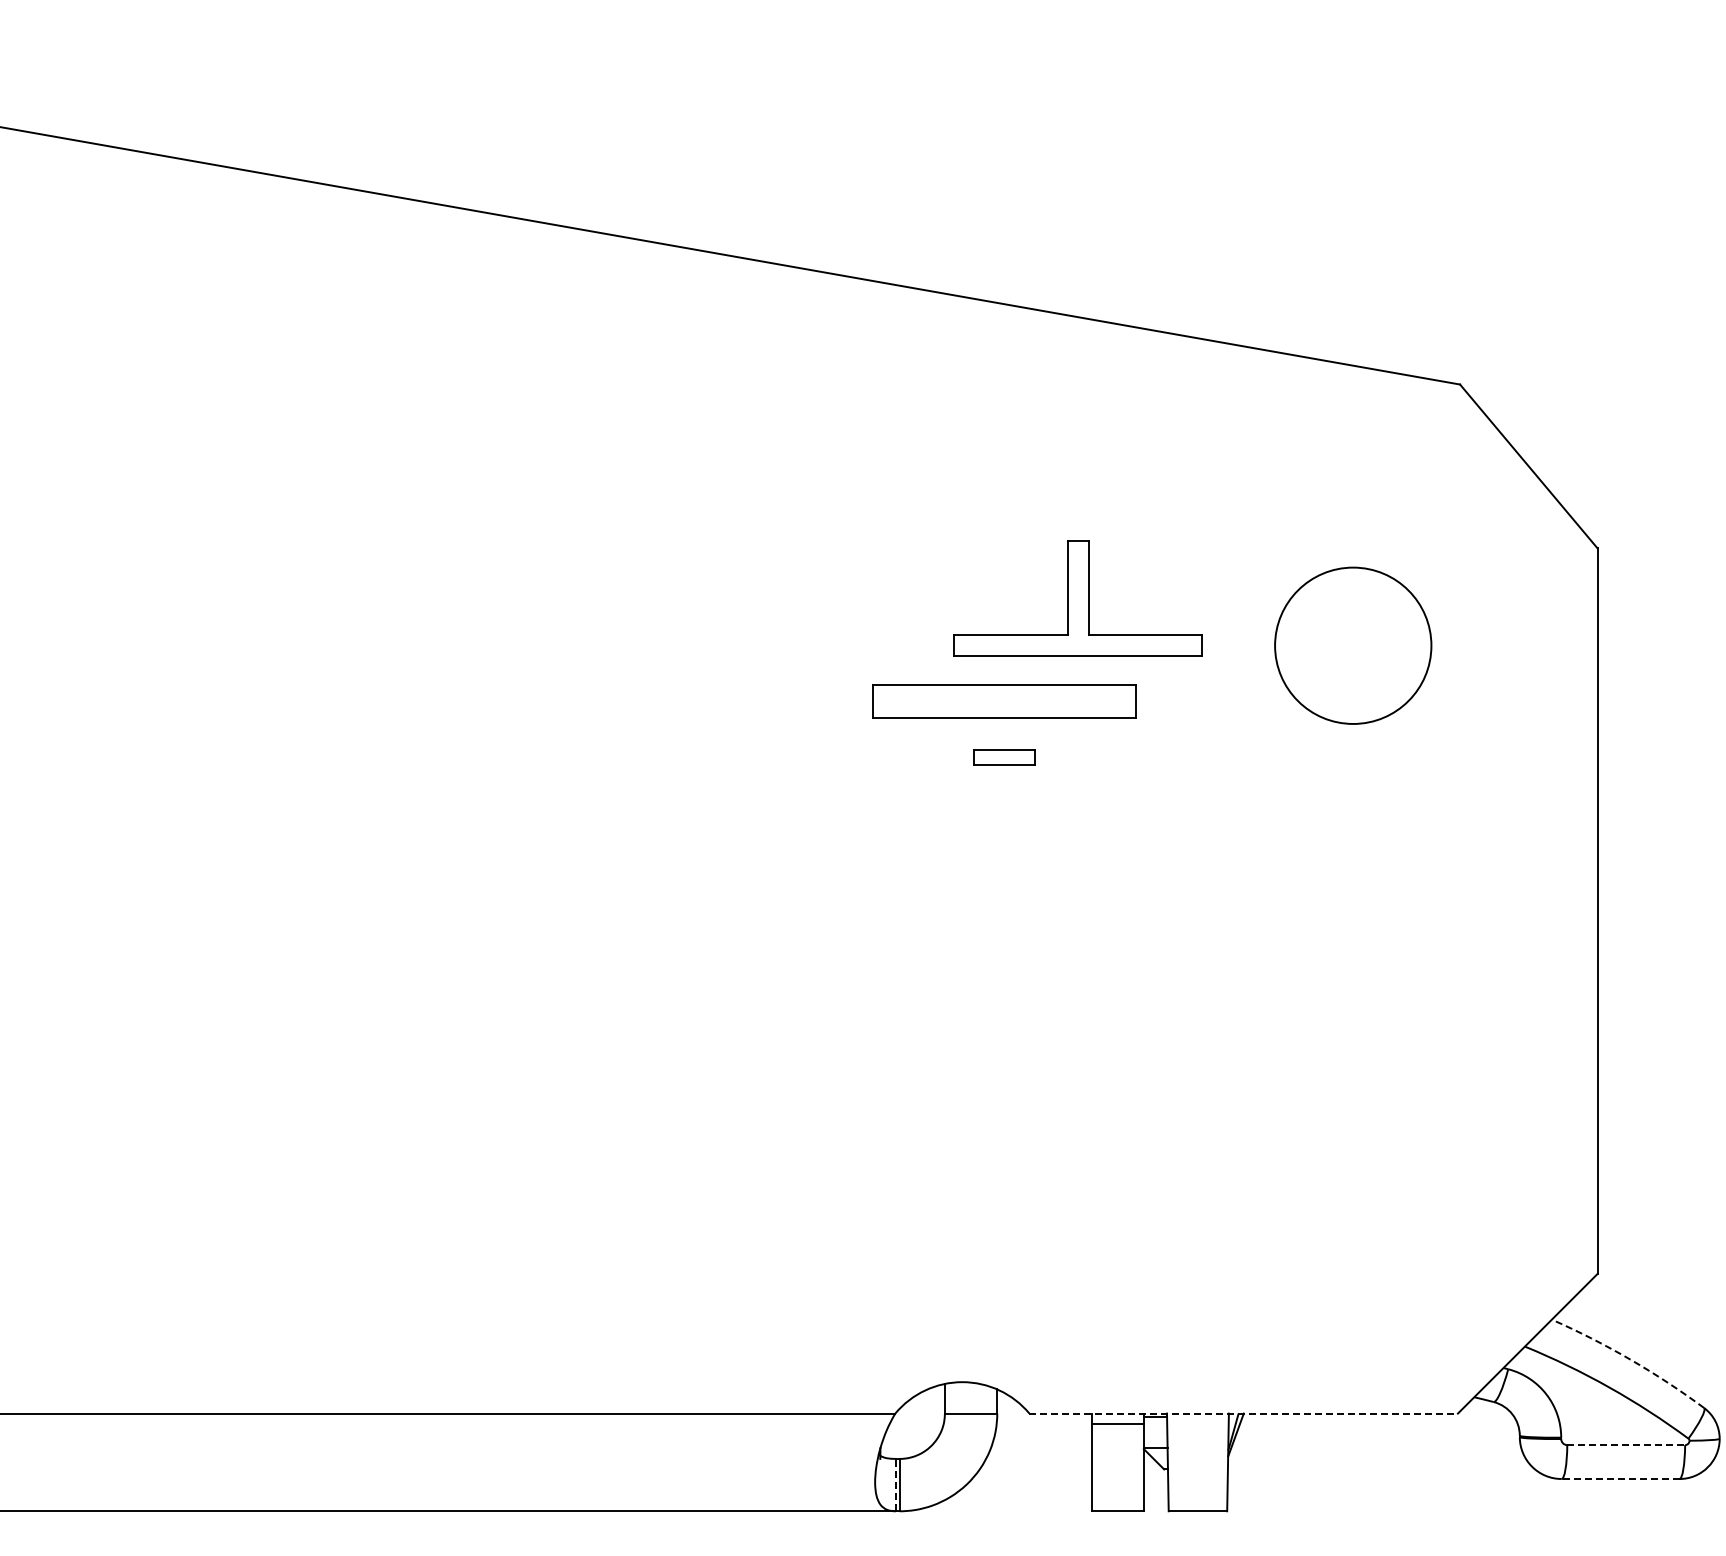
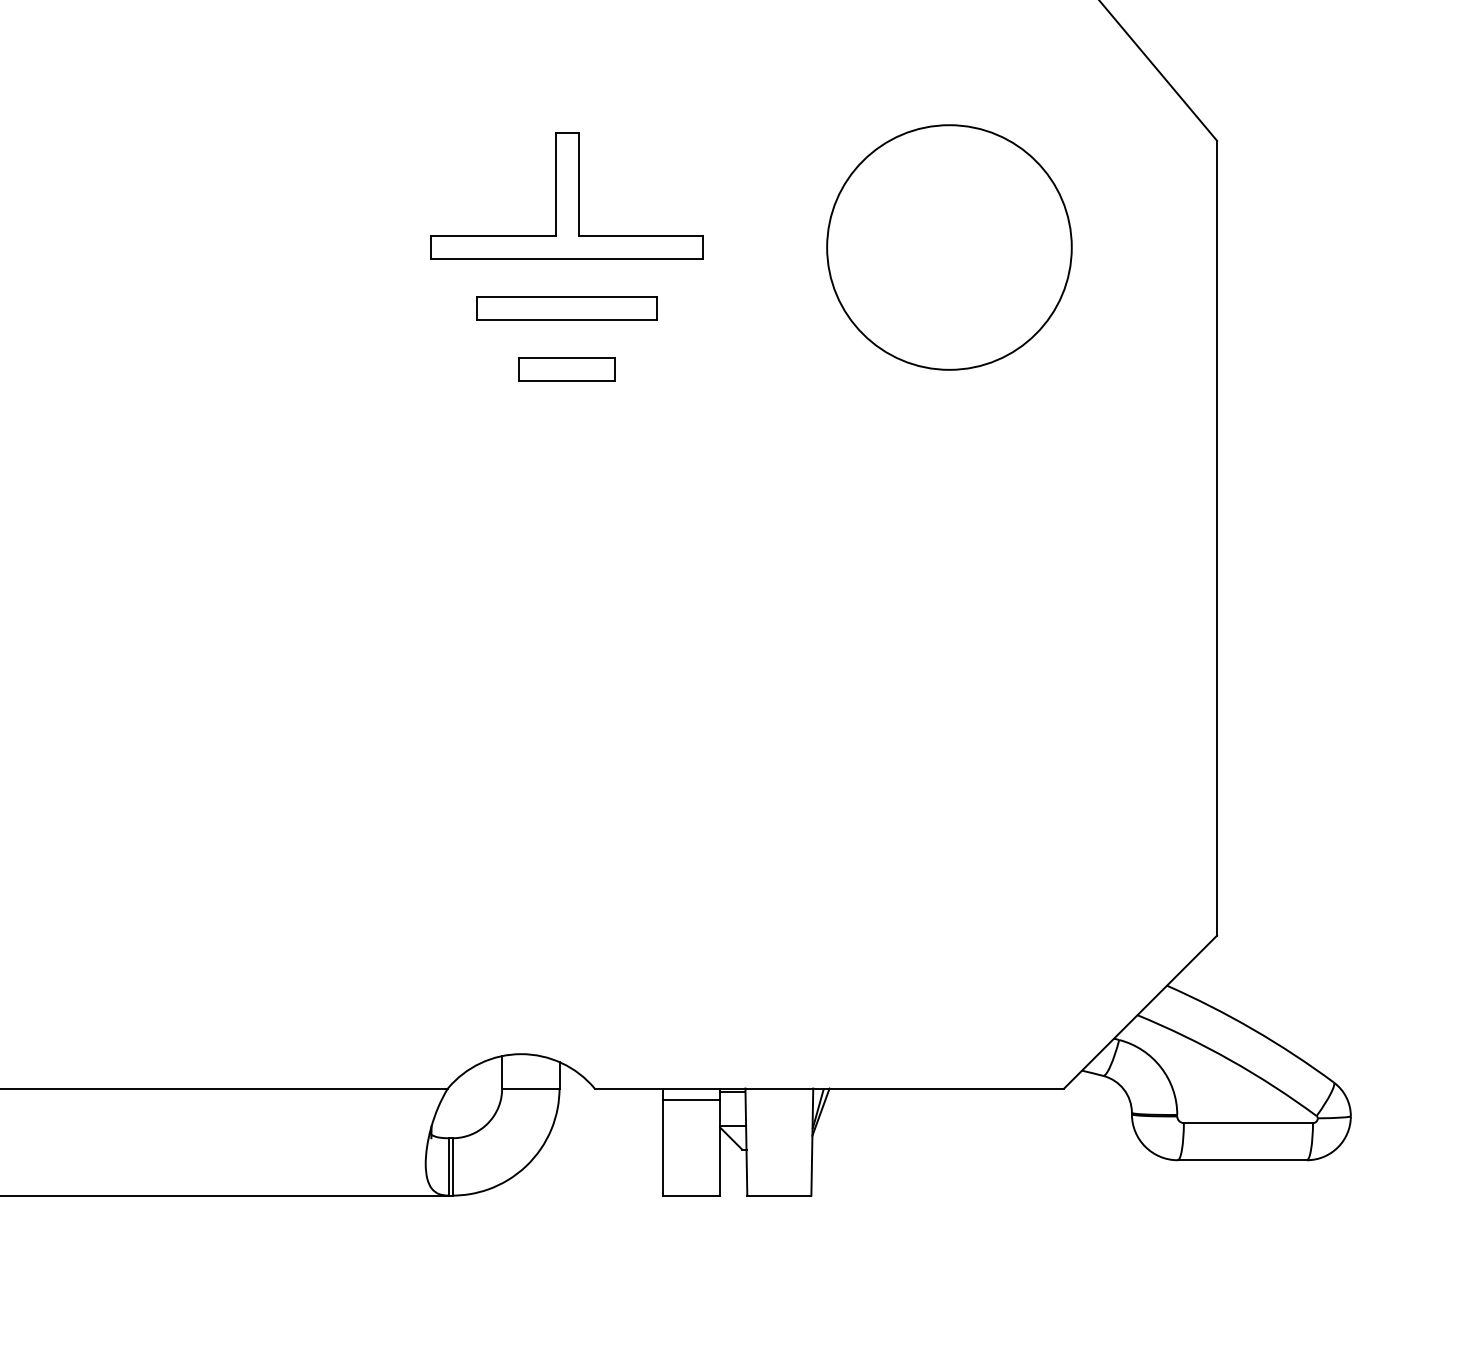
part: (1077, 598) -> (566, 195), moved
circle: (1352, 645) -> (948, 247), size x1.43
part: (1003, 701) -> (566, 308), size x0.62
part: (1004, 757) -> (567, 369), size x1.43
arc: (1630, 1359) -> (1253, 1029), dashed -> solid
line: (1244, 1413) -> (830, 1088), dashed -> solid
line: (1626, 1445) -> (1248, 1123), dashed -> solid
line: (1620, 1479) -> (1242, 1160), dashed -> solid
line: (895, 1484) -> (448, 1166), dashed -> solid

